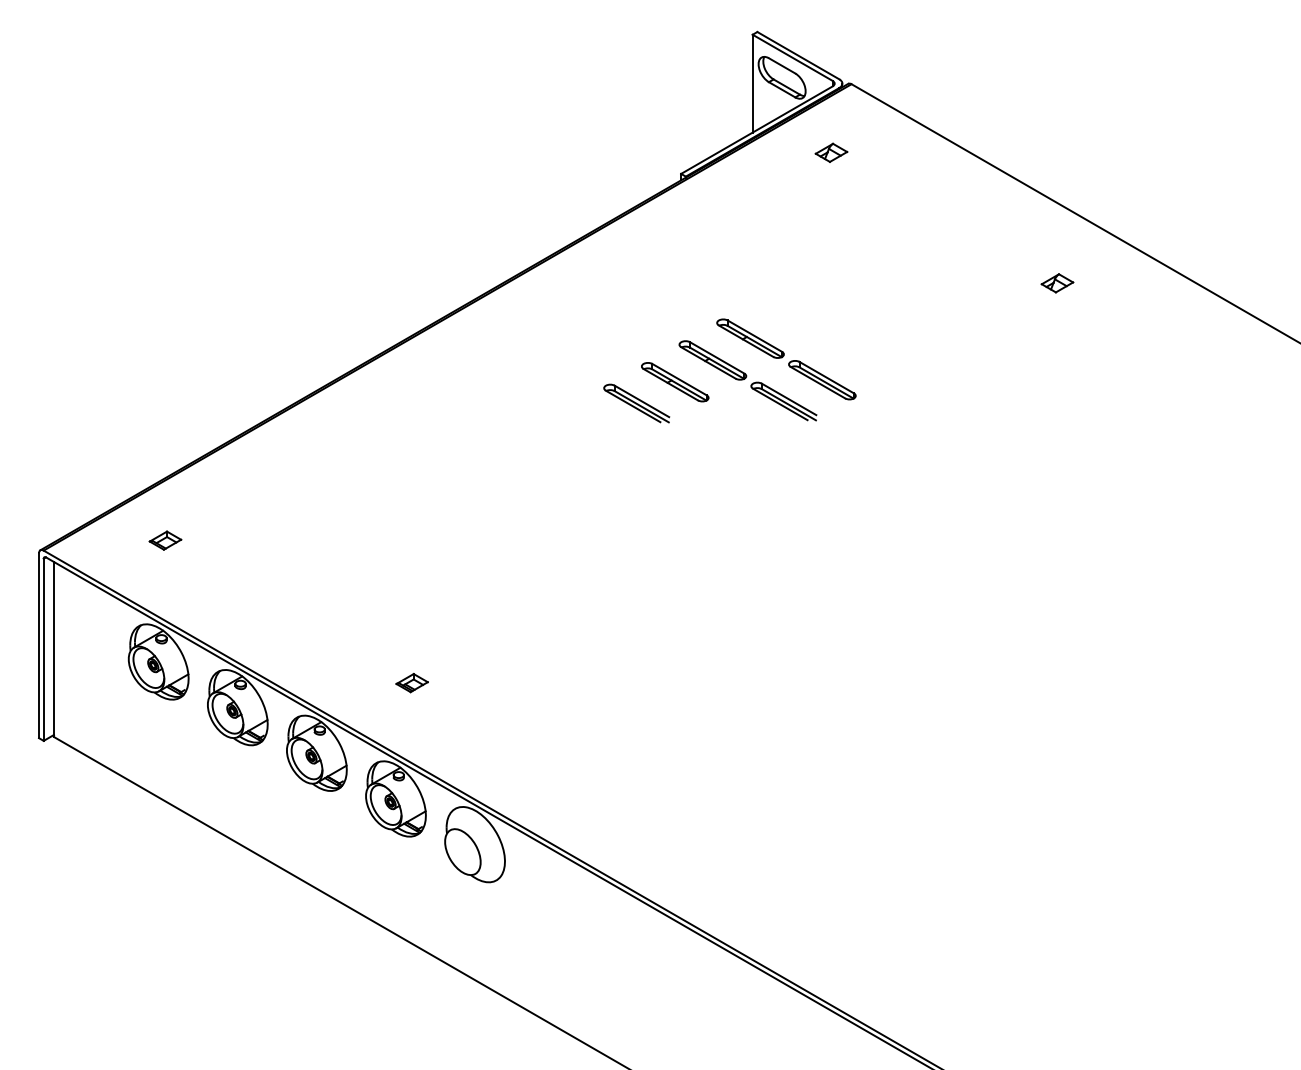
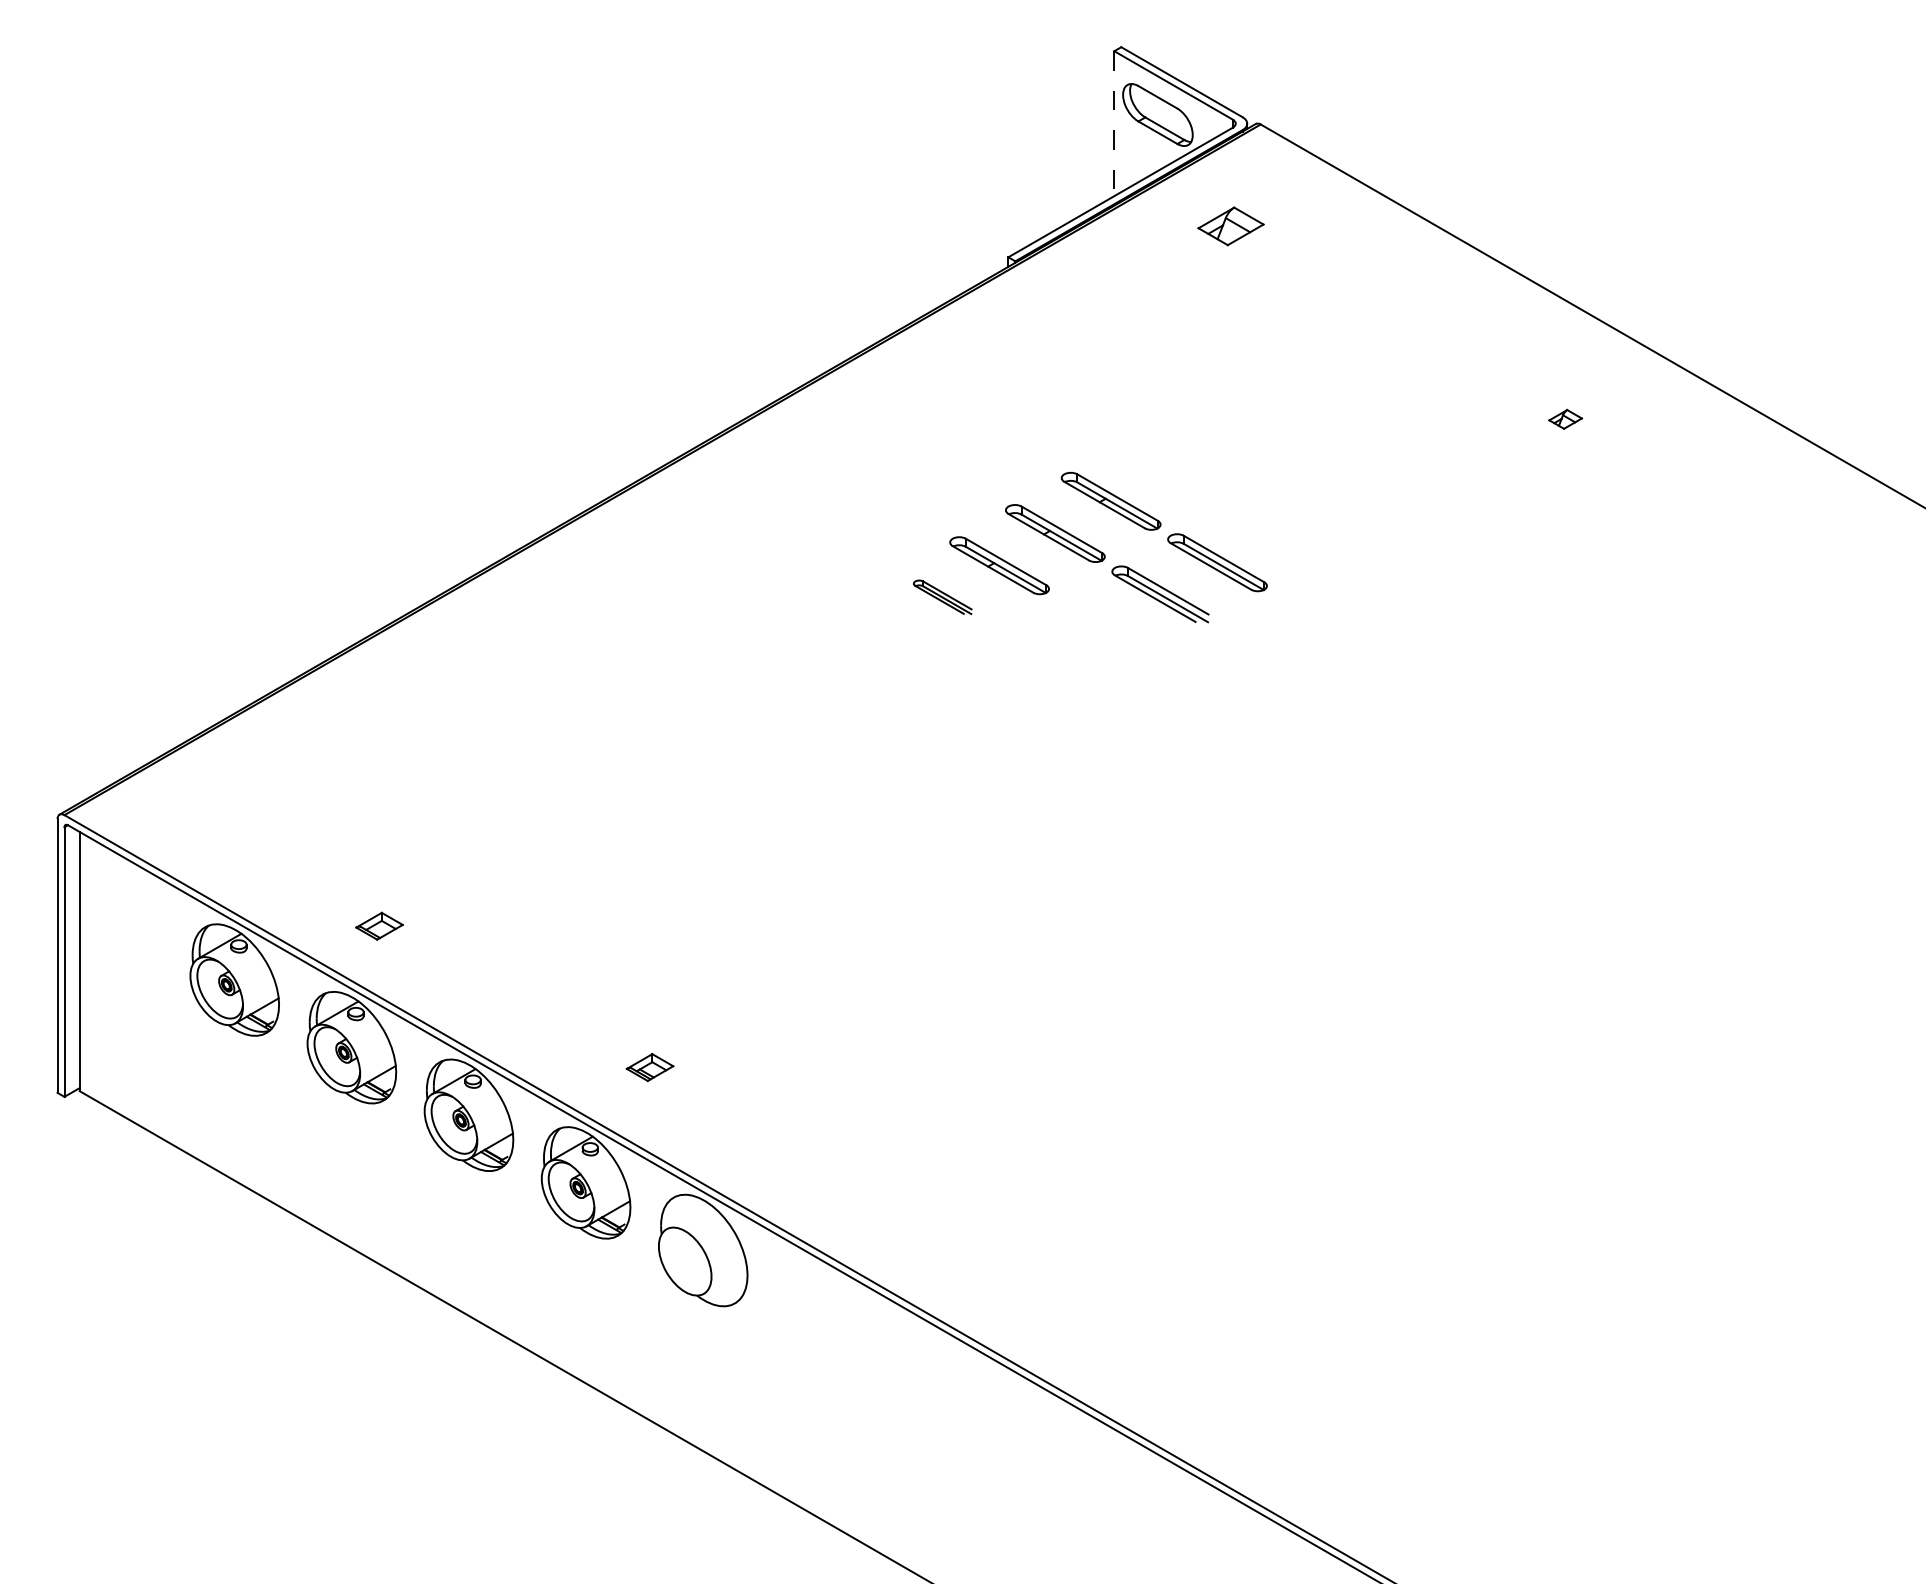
line: (752, 83) -> (1114, 123), solid -> dashed
part: (831, 152) -> (1231, 225), size x1.4
part: (1057, 283) -> (1565, 419), size x0.7
part: (636, 403) -> (942, 597), size x0.6
part: (165, 540) -> (379, 926), moved
part: (411, 682) -> (649, 1066), moved

